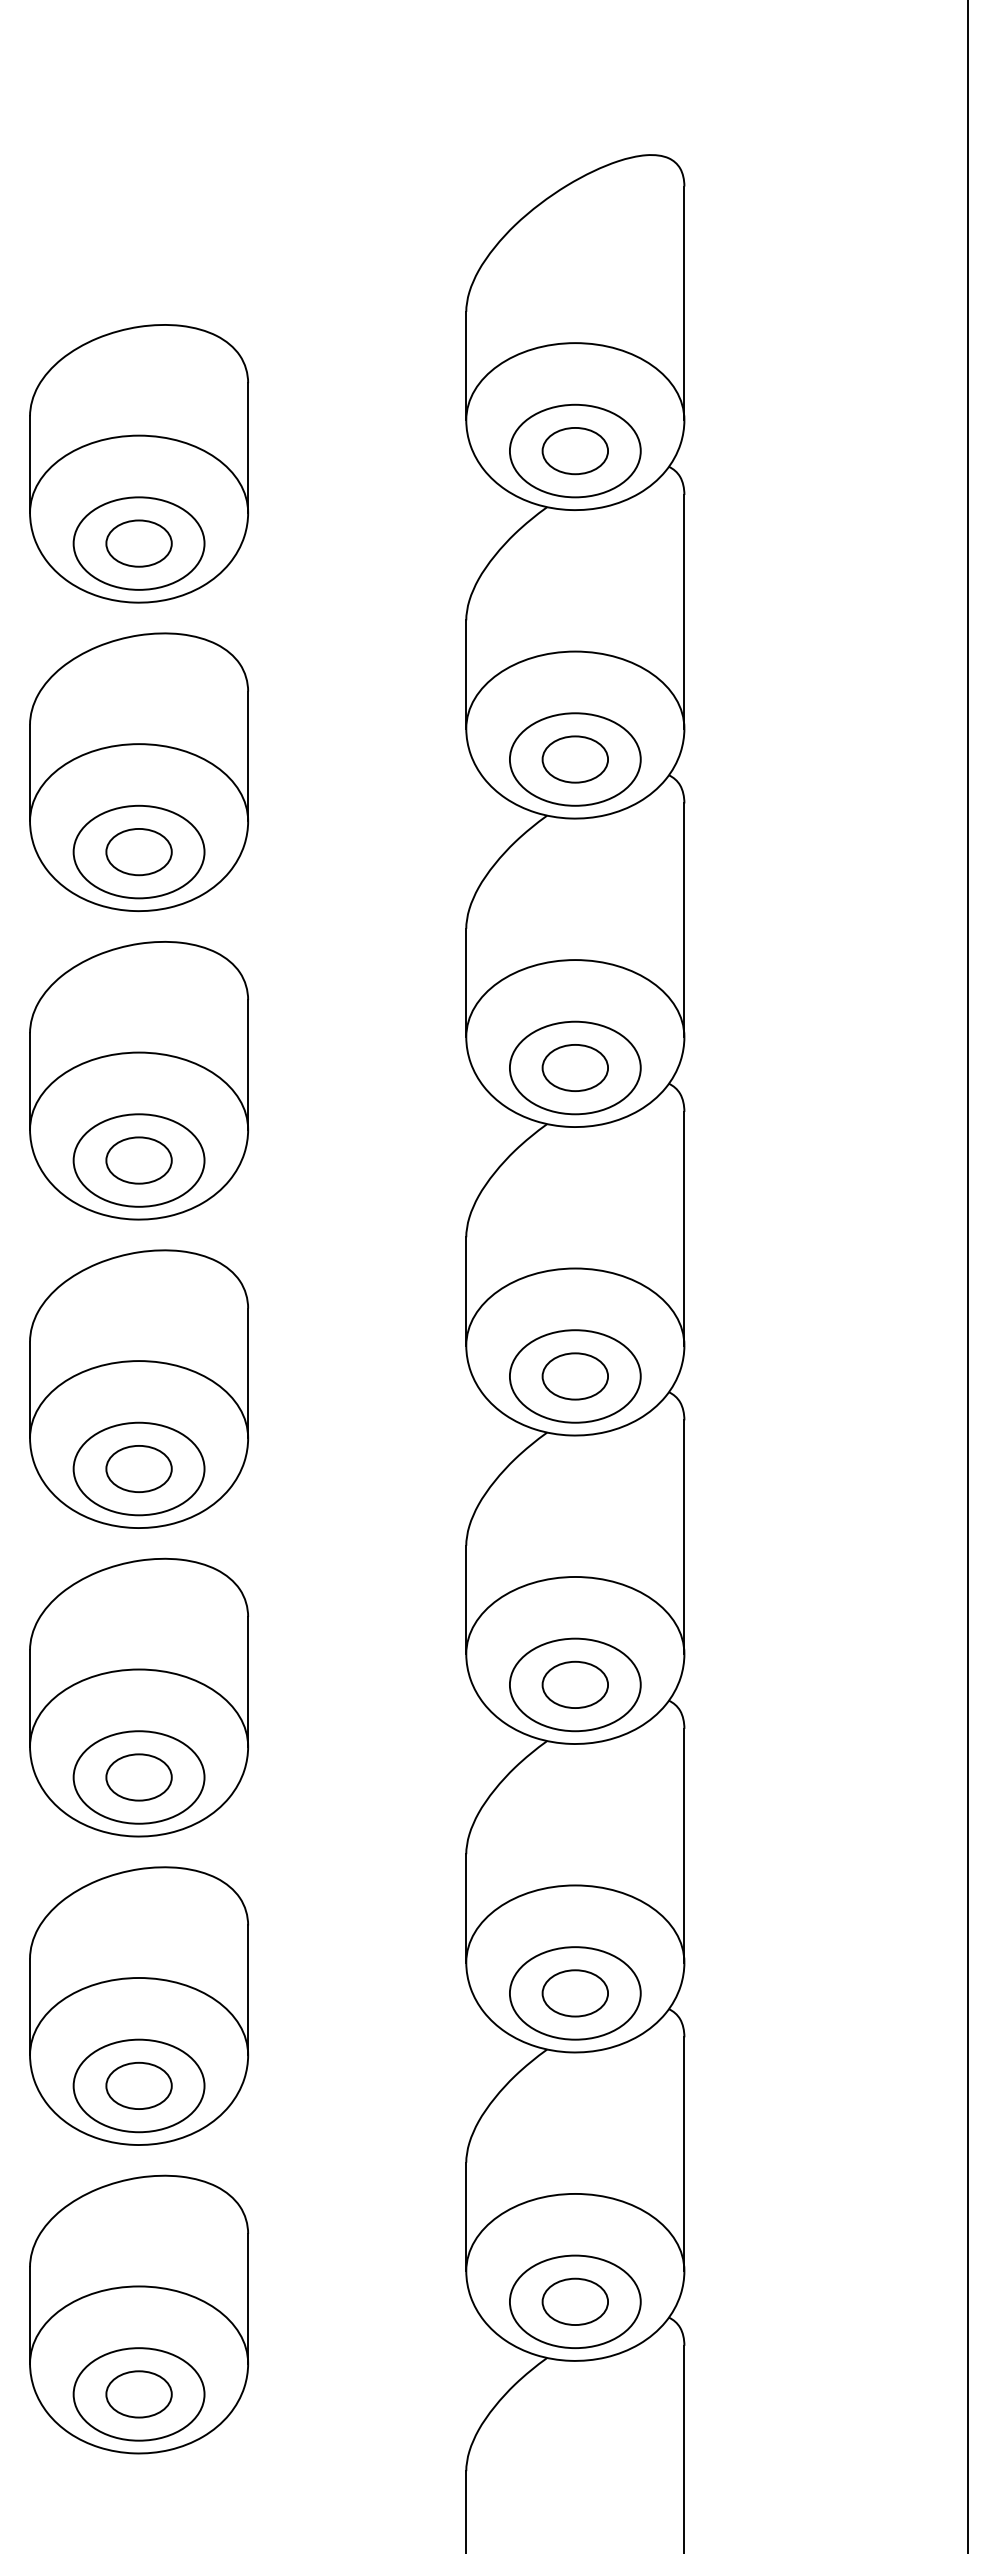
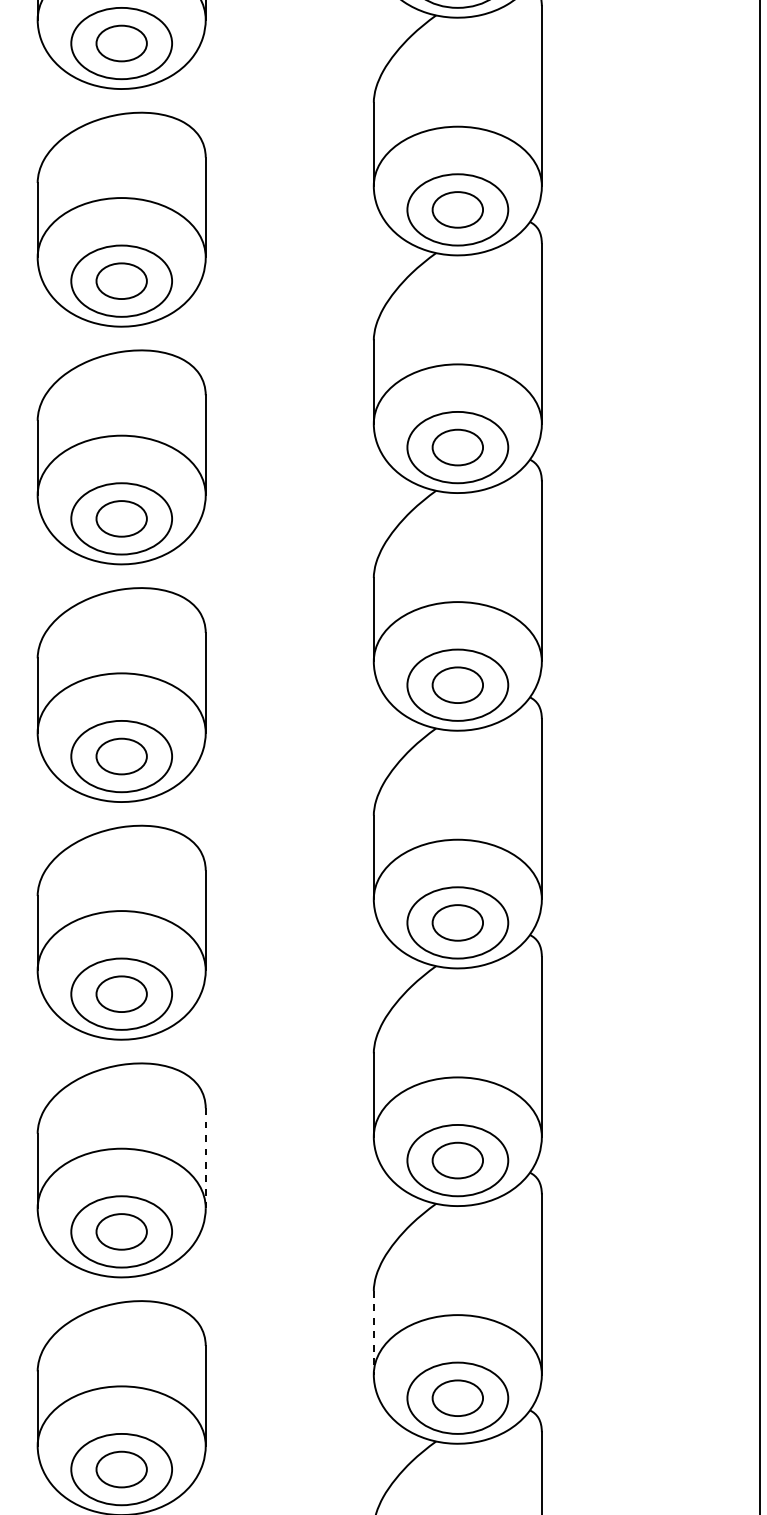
line: (248, 1990) -> (206, 1158), solid -> dashed
line: (466, 2217) -> (373, 1333), solid -> dashed

